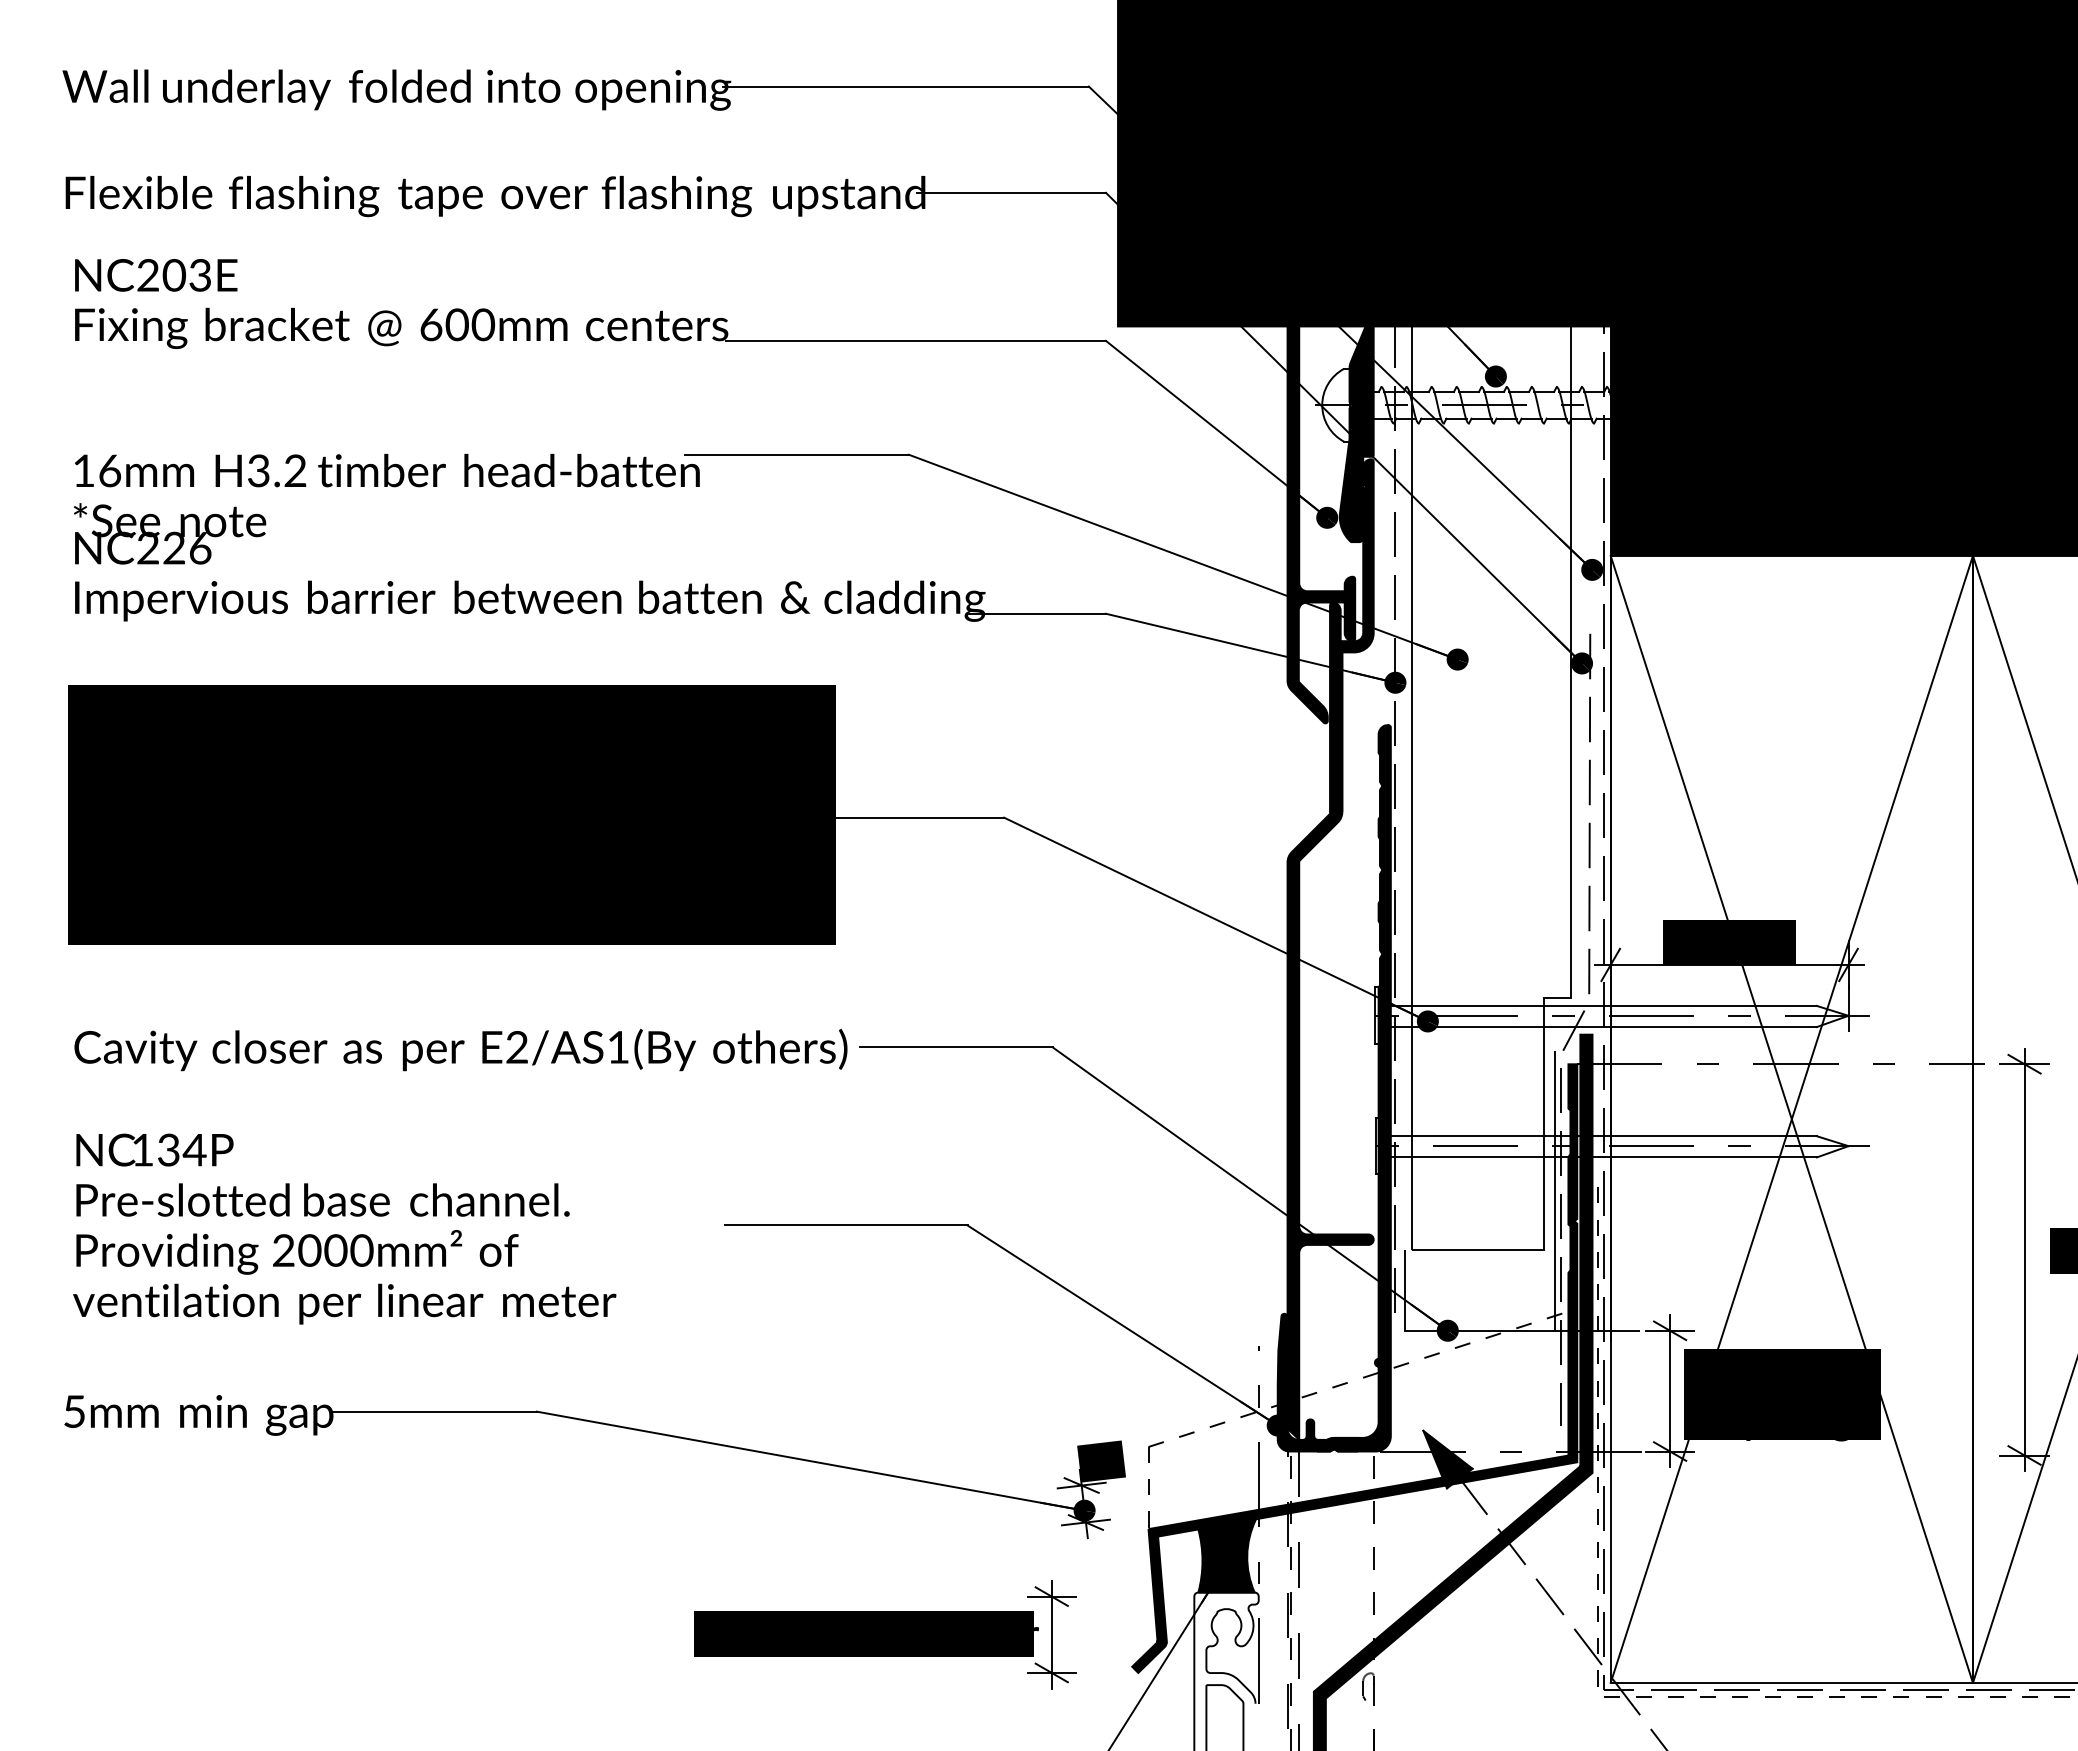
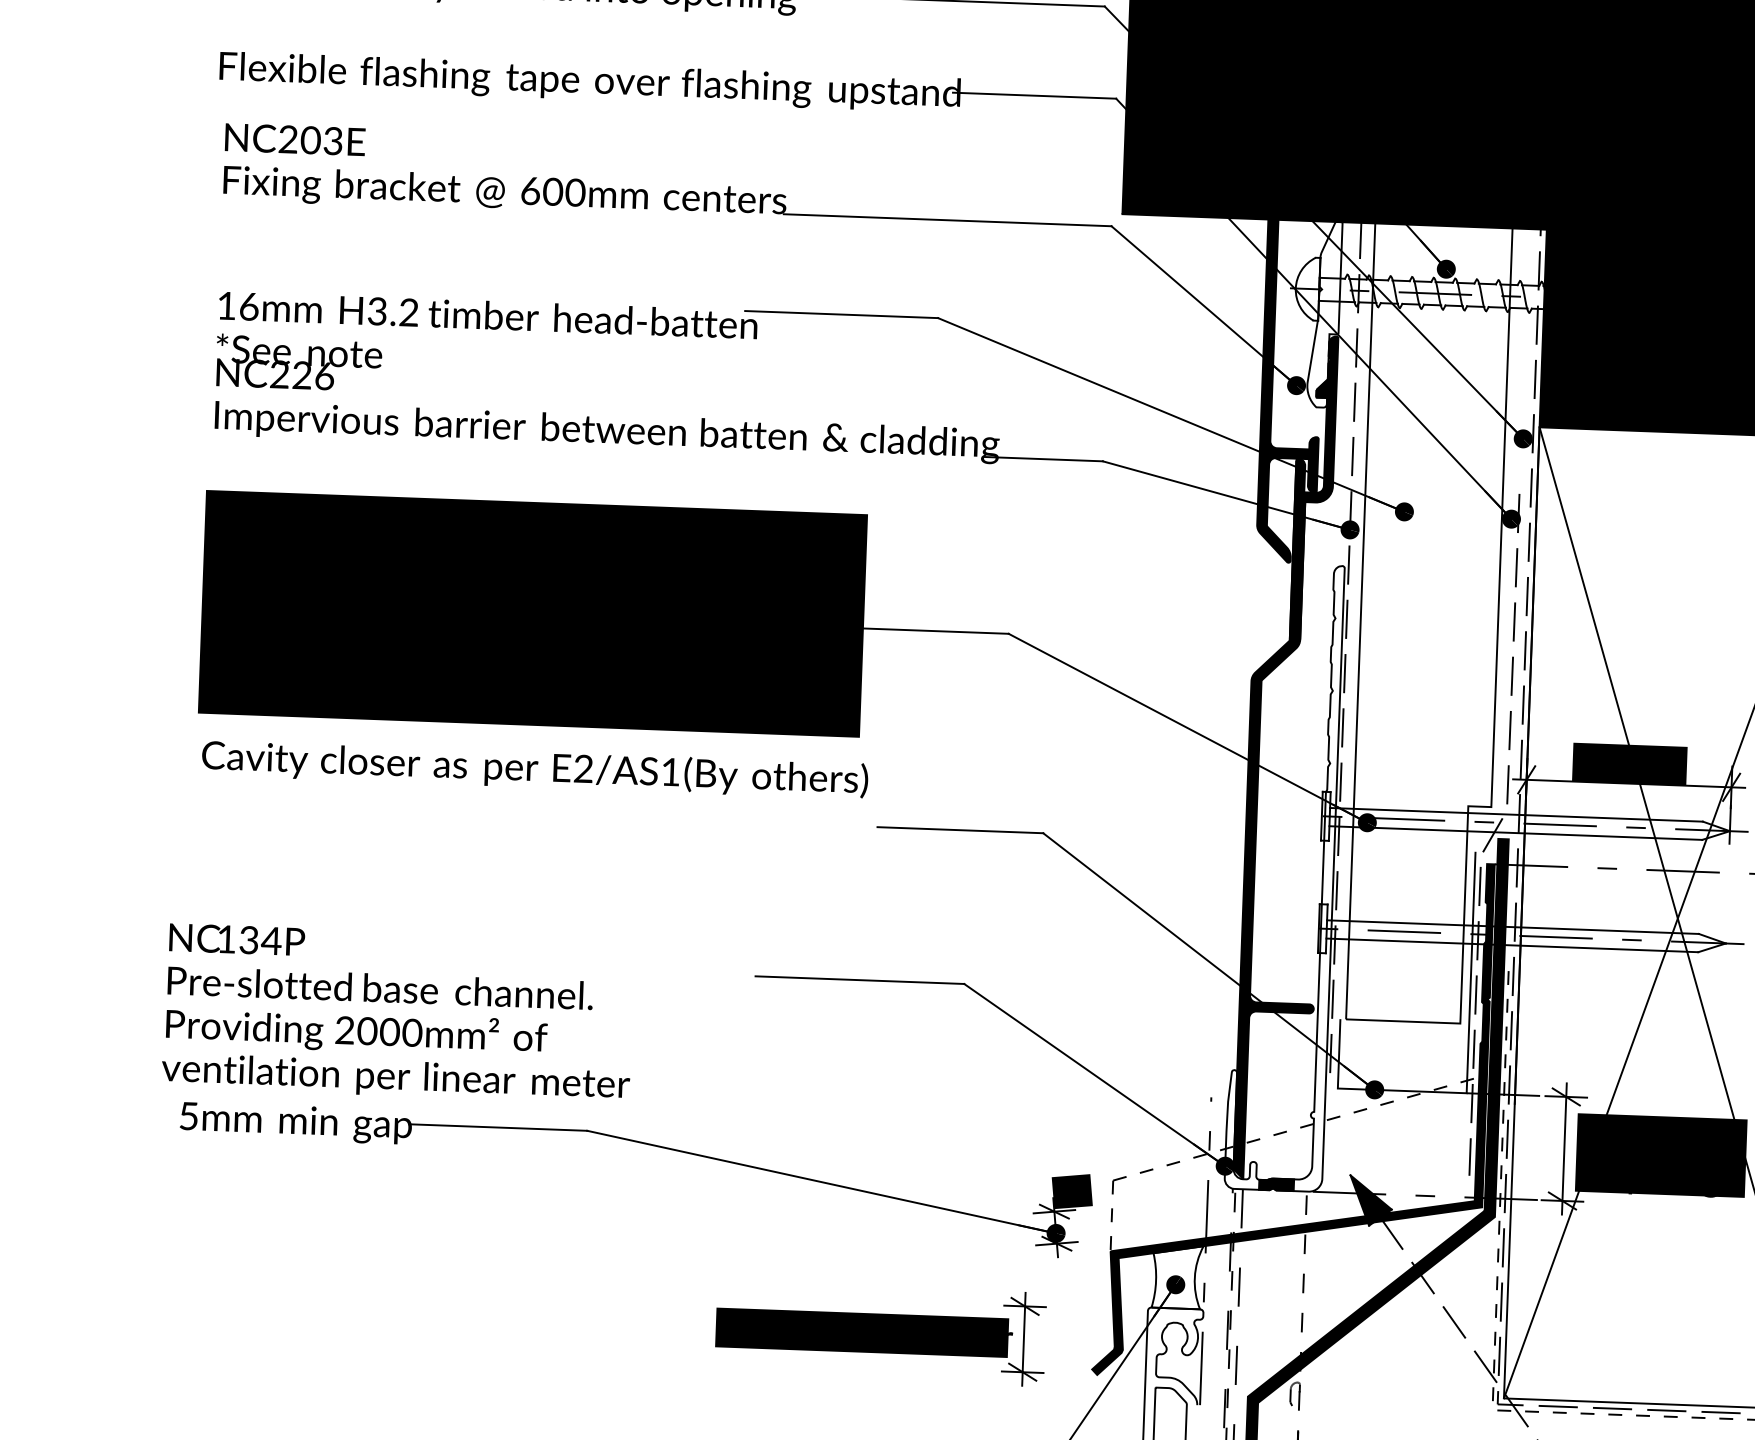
fill: (1356, 434) -> (1324, 314), removed
text: (460, 1049) -> (534, 768), moved
fill: (1333, 1087) -> (1283, 876), removed
text: (344, 1228) -> (398, 1013), moved
fill: (1227, 1555) -> (1177, 1276), removed

